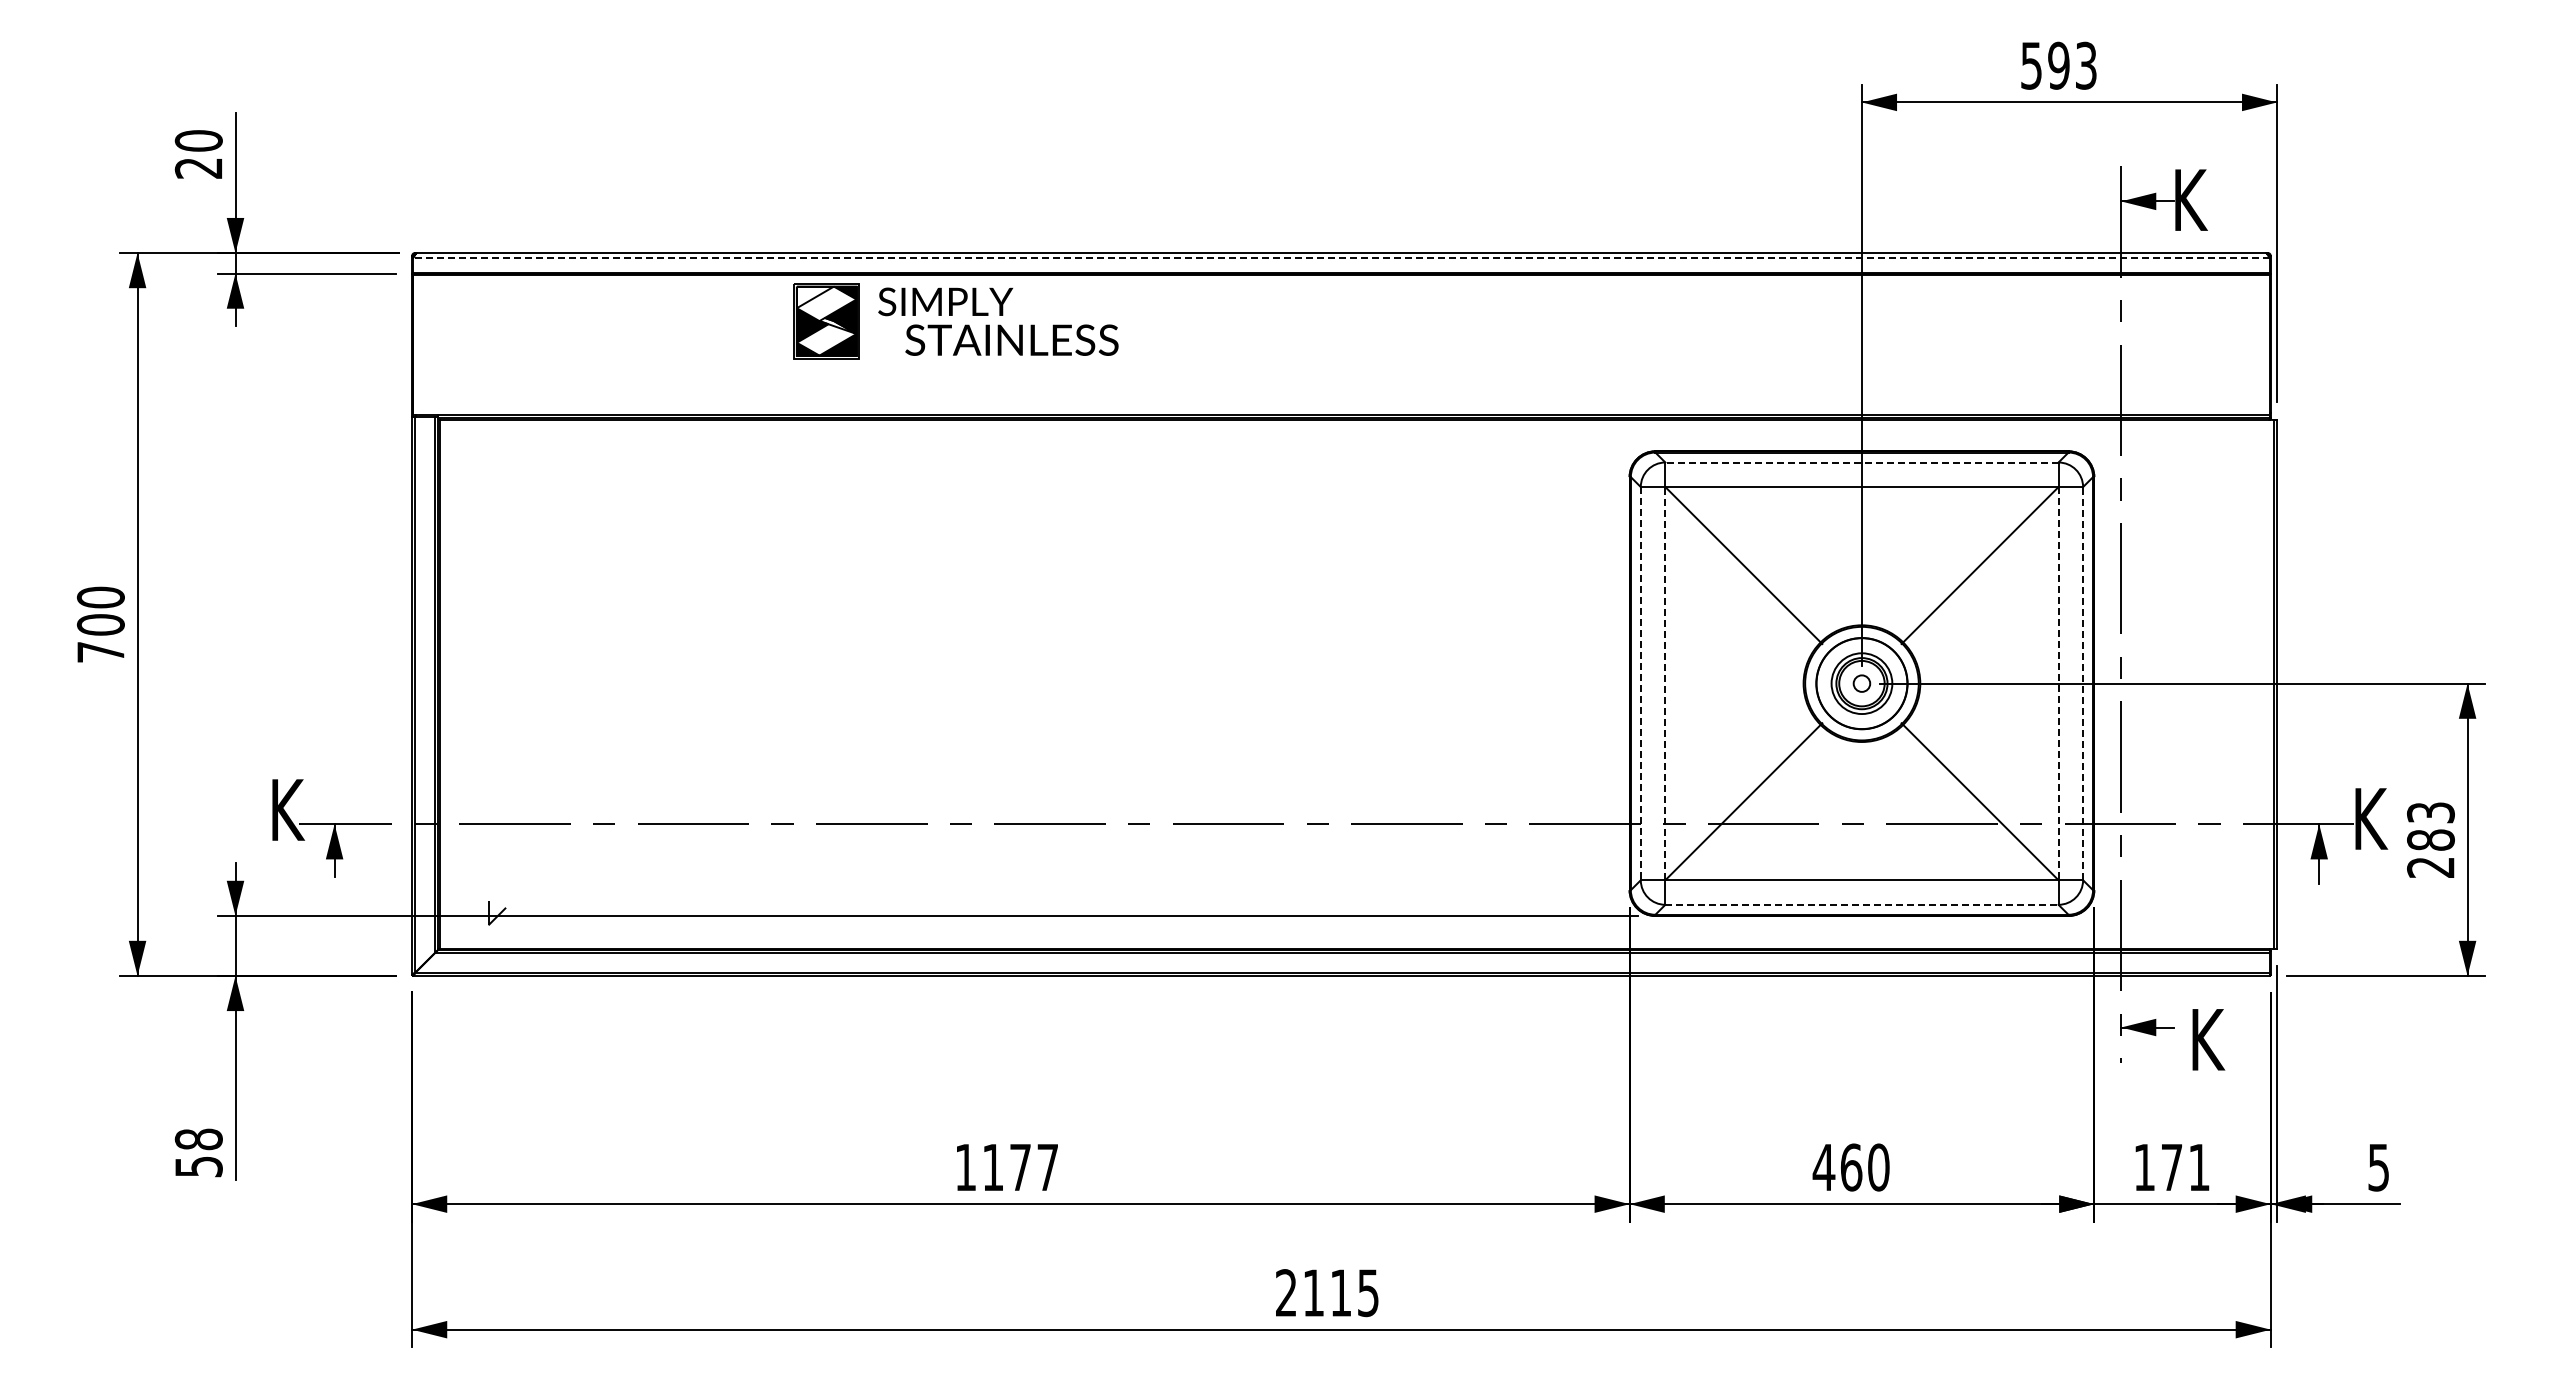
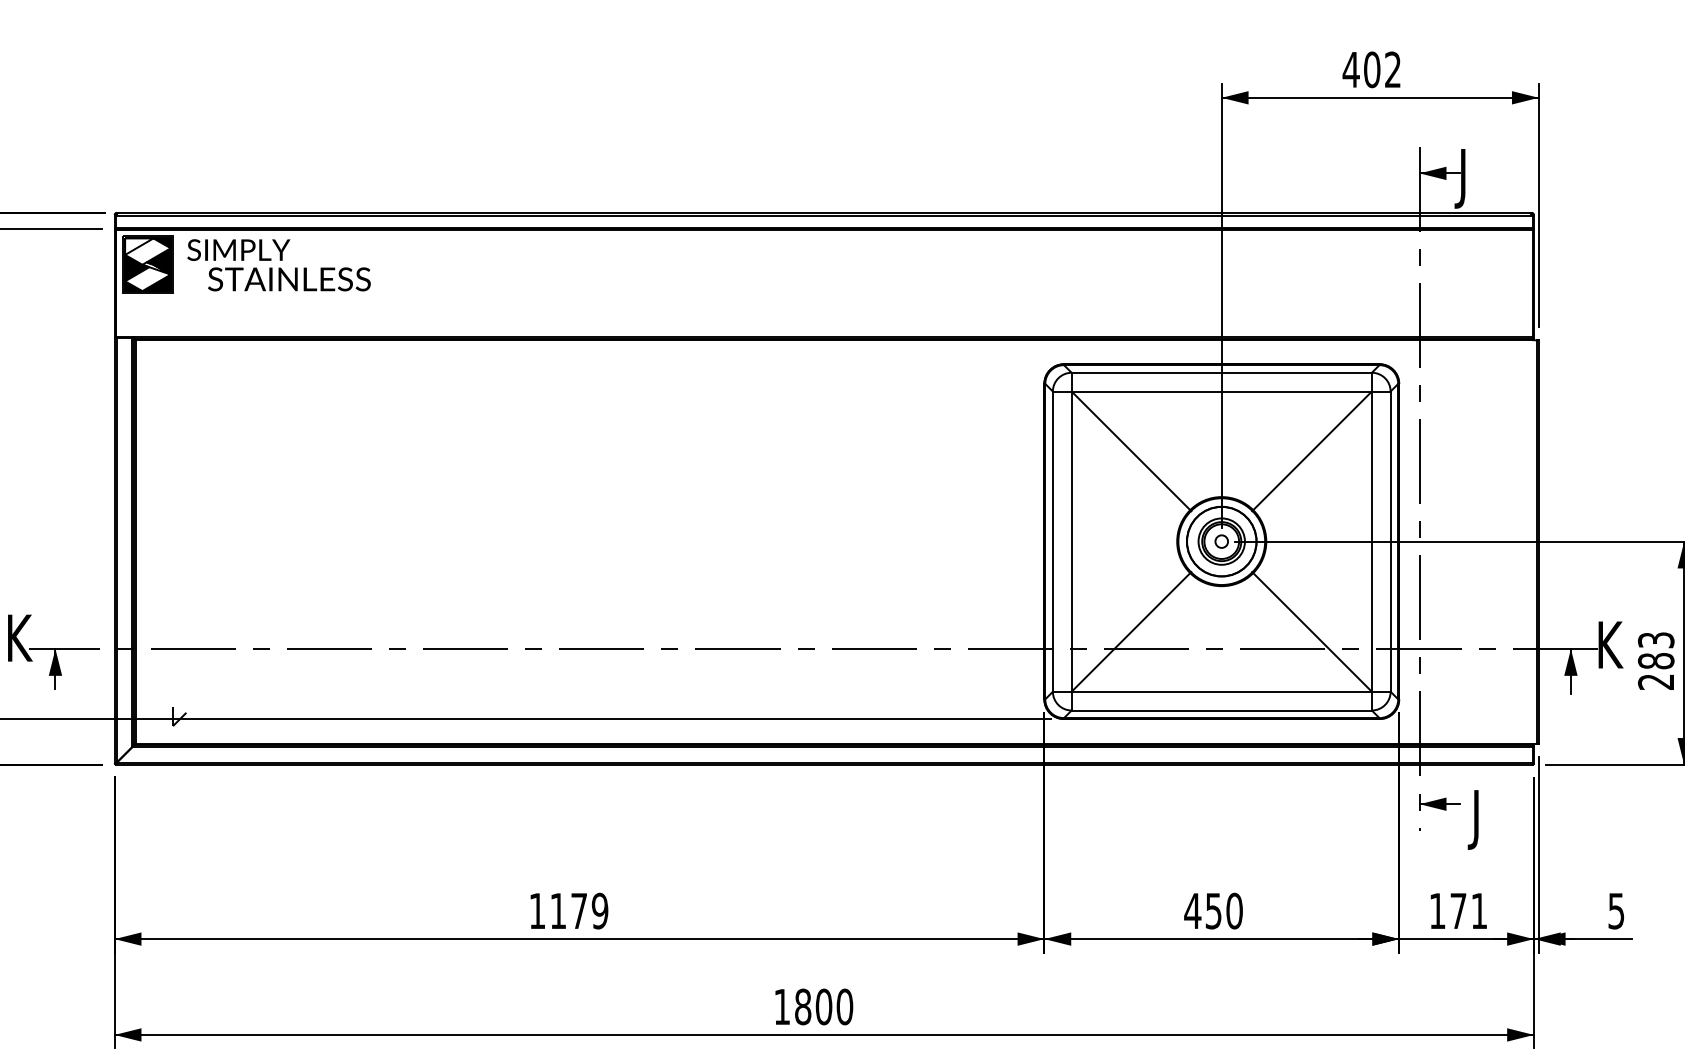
text: (2058, 65) -> (1371, 69), 593 -> 402
text: (2186, 208) -> (1469, 178), K -> J
line: (1340, 257) -> (823, 216), dashed -> solid
part: (955, 321) -> (246, 265), moved
line: (1861, 462) -> (1221, 372), dashed -> solid
line: (1640, 683) -> (1052, 541), dashed -> solid
line: (1665, 683) -> (1071, 541), dashed -> solid
line: (2058, 683) -> (1371, 541), dashed -> solid
line: (2083, 683) -> (1390, 541), dashed -> solid
line: (1861, 904) -> (1221, 710), dashed -> solid
text: (2204, 1048) -> (1483, 820), K -> J
text: (1047, 1167) -> (599, 911), 1177 -> 1179
text: (1851, 1167) -> (1213, 911), 460 -> 450
text: (1327, 1293) -> (813, 1007), 2115 -> 1800

